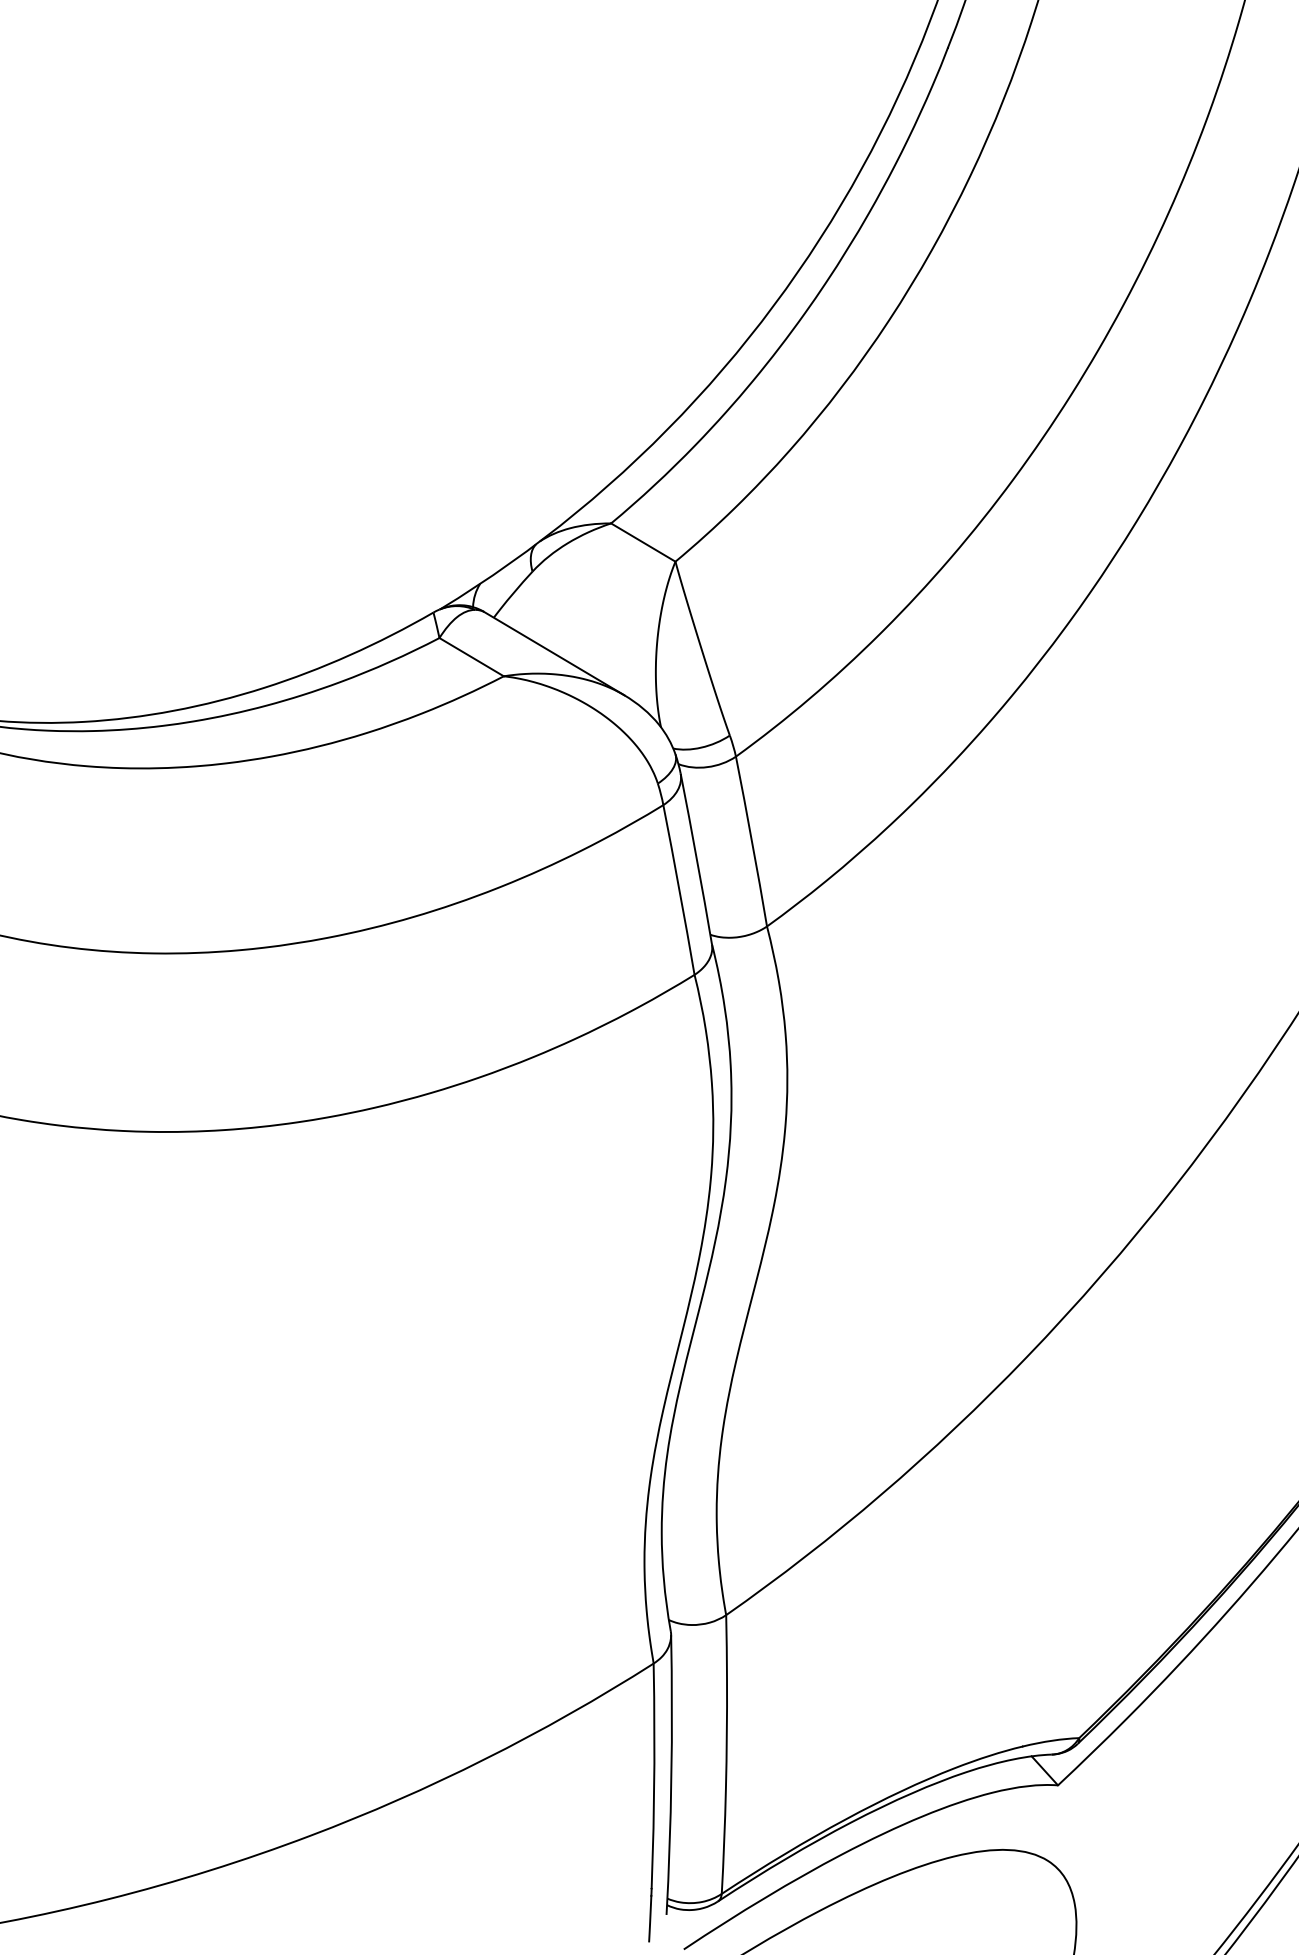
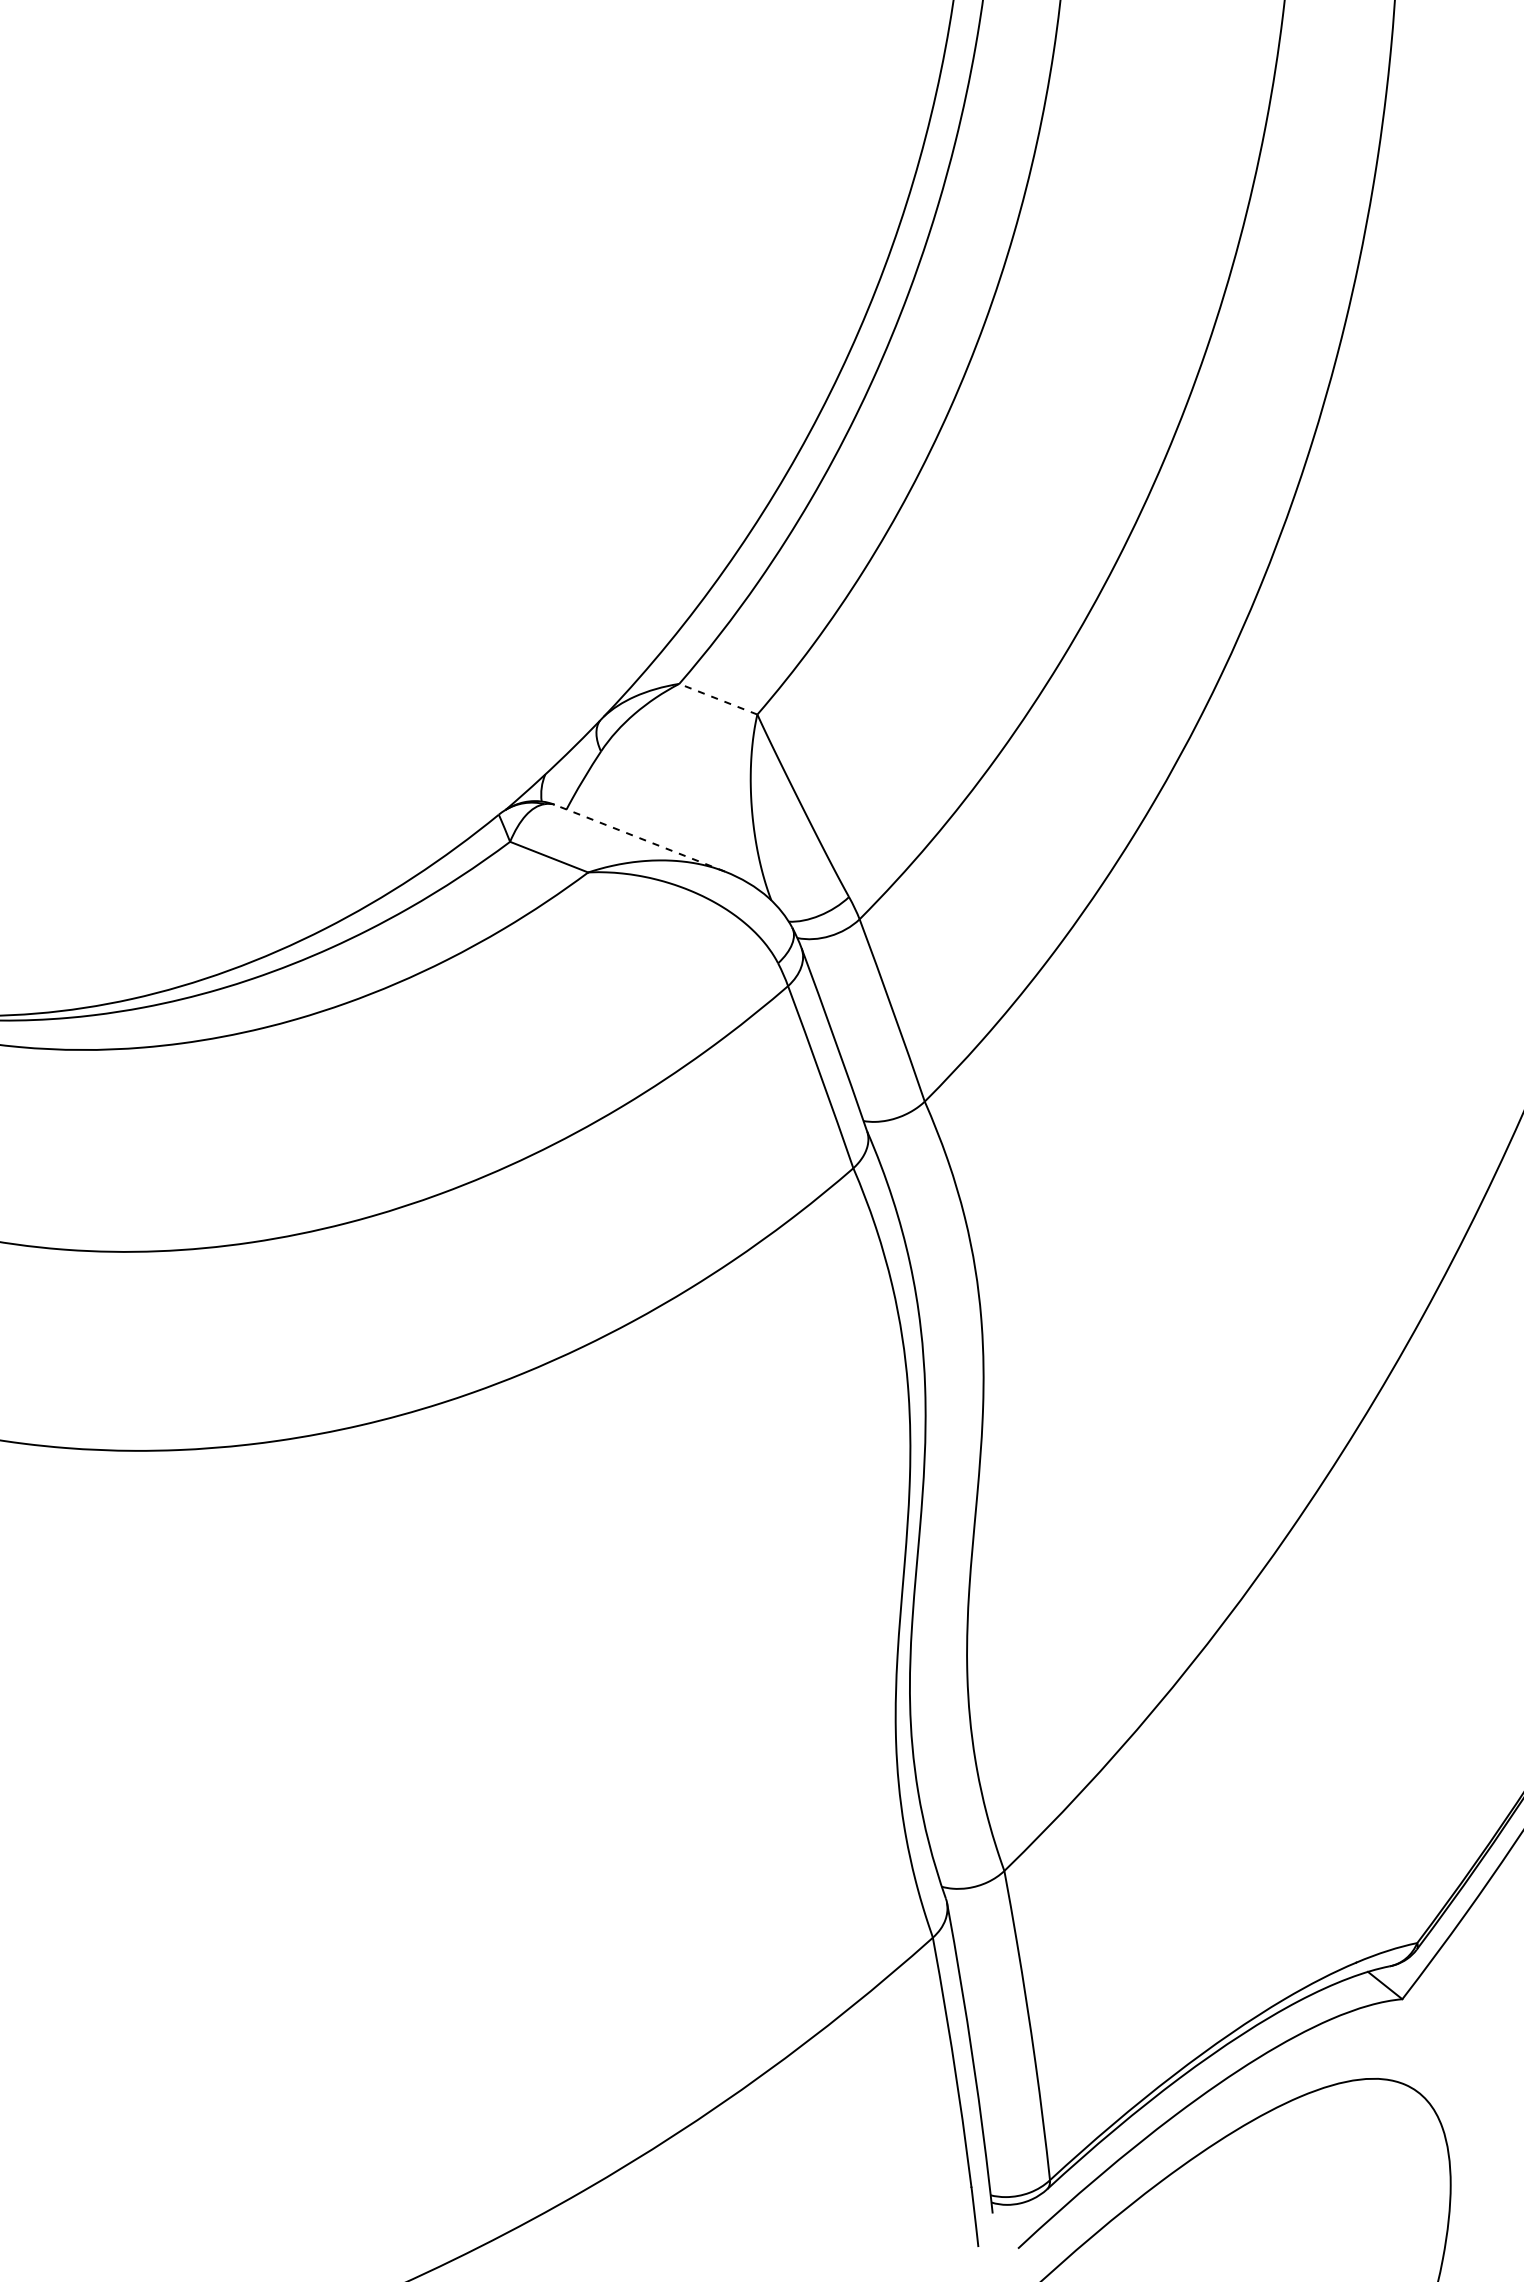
line: (643, 542) -> (718, 699), solid -> dashed
line: (553, 653) -> (639, 838), solid -> dashed

